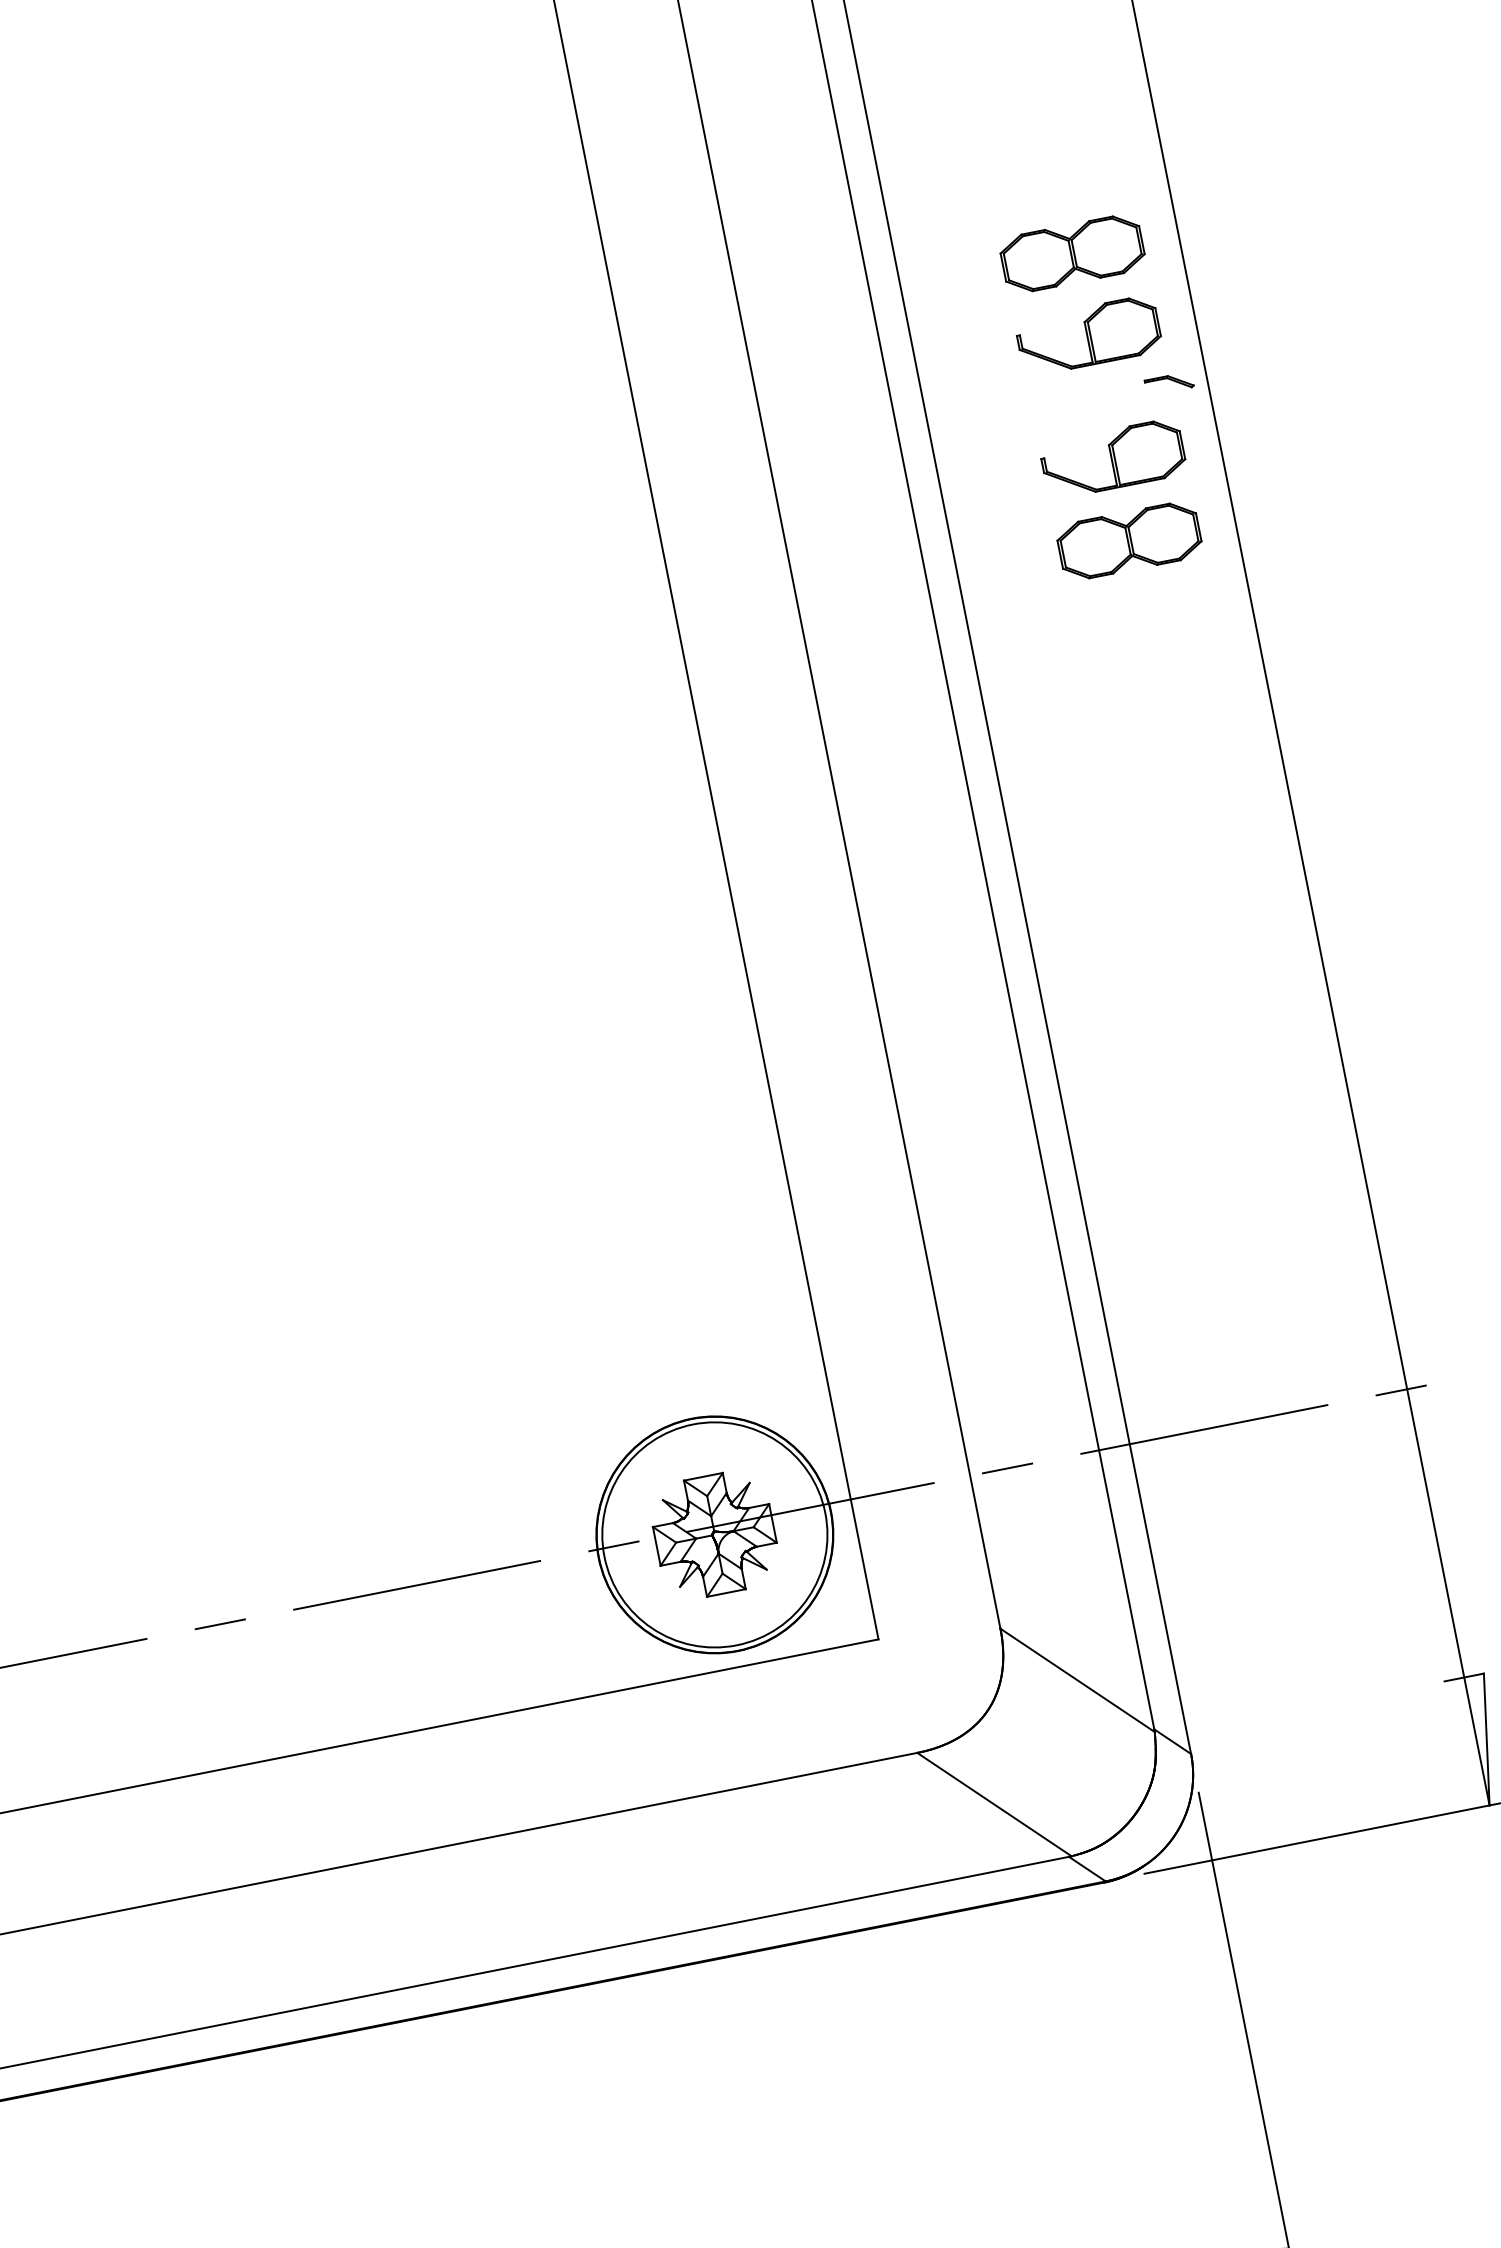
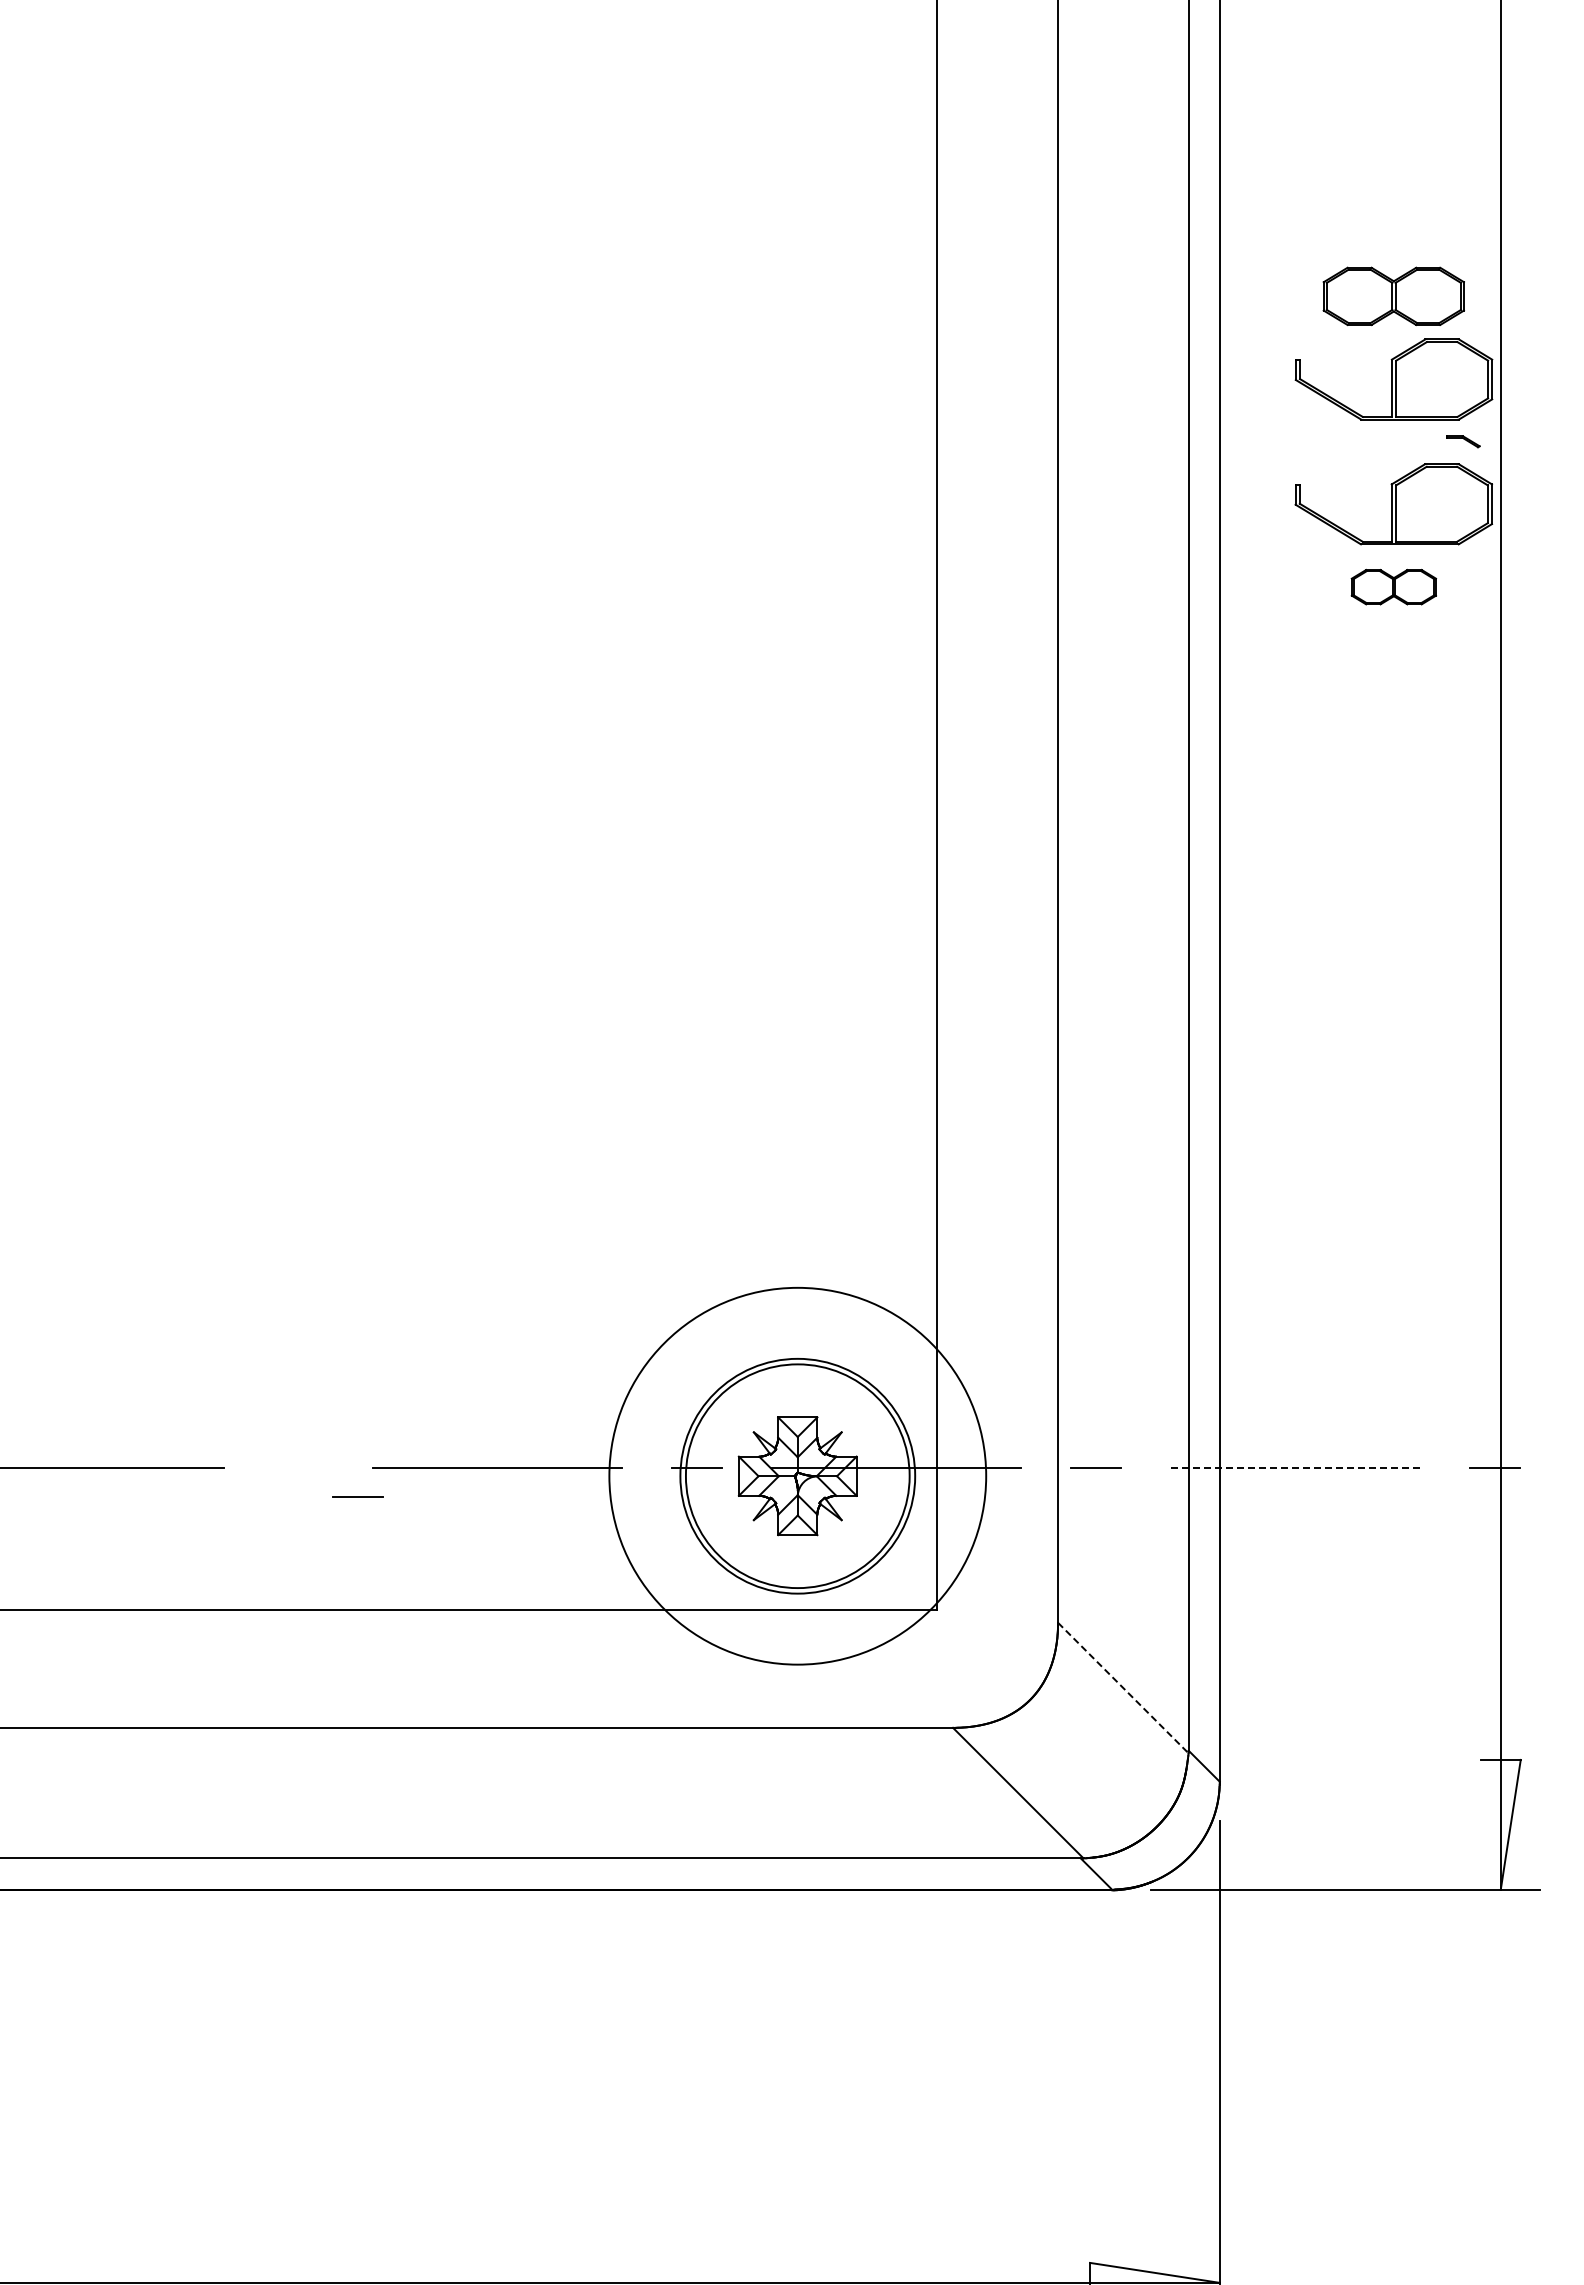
part: (1088, 335) -> (1393, 379), size x1.4
part: (1169, 383) -> (1463, 441), size x0.7
part: (1112, 458) -> (1393, 503), size x1.4
part: (1128, 540) -> (1393, 586), size x0.6
line: (1204, 1429) -> (1295, 1467), solid -> dashed
circle: (714, 1535) -> (797, 1476), size x1.6
line: (219, 1624) -> (357, 1496), moved
line: (1077, 1680) -> (1123, 1688), solid -> dashed

